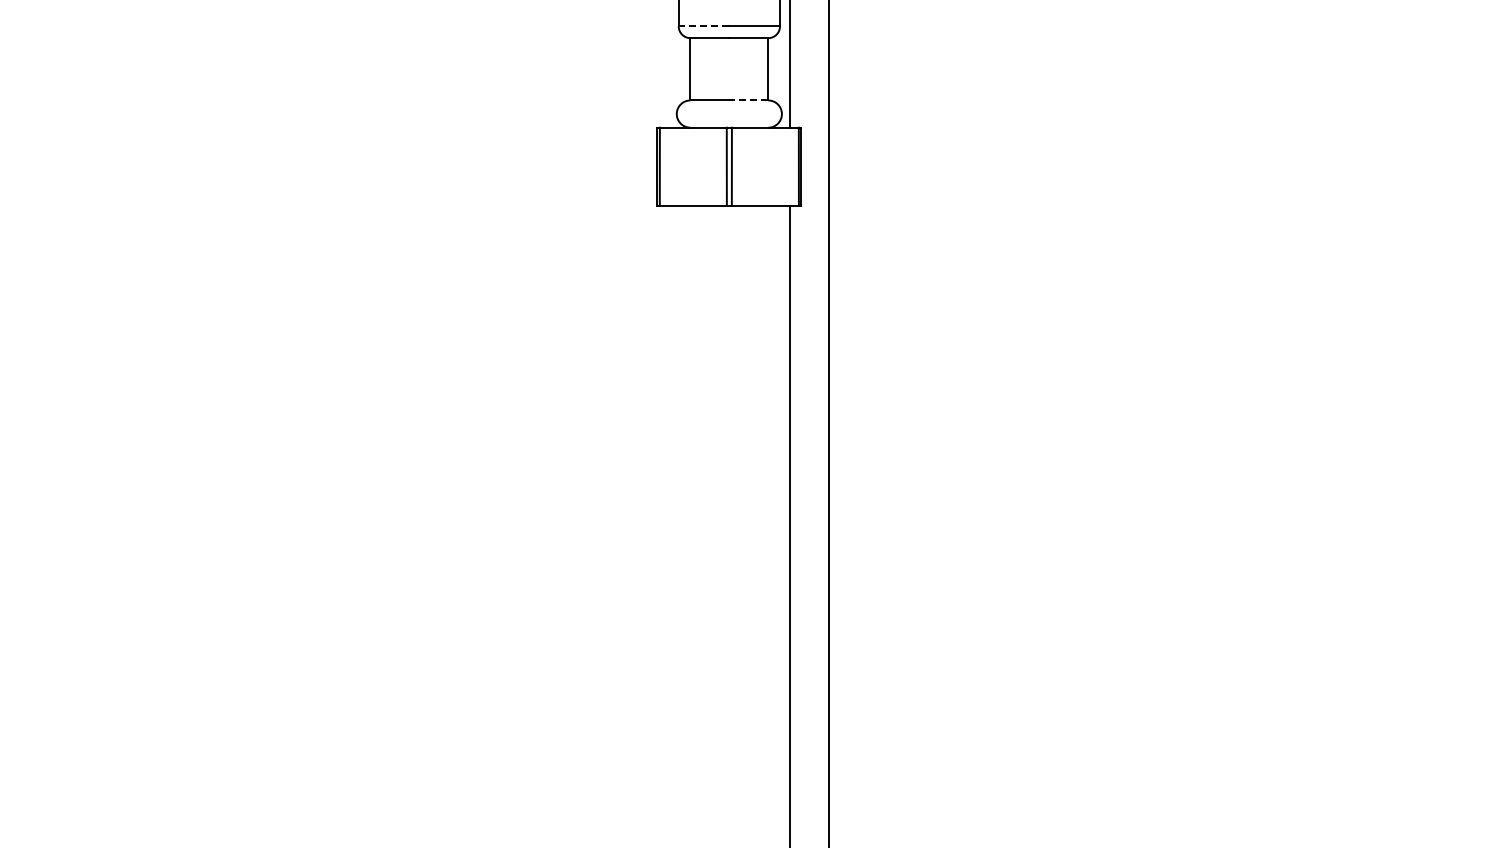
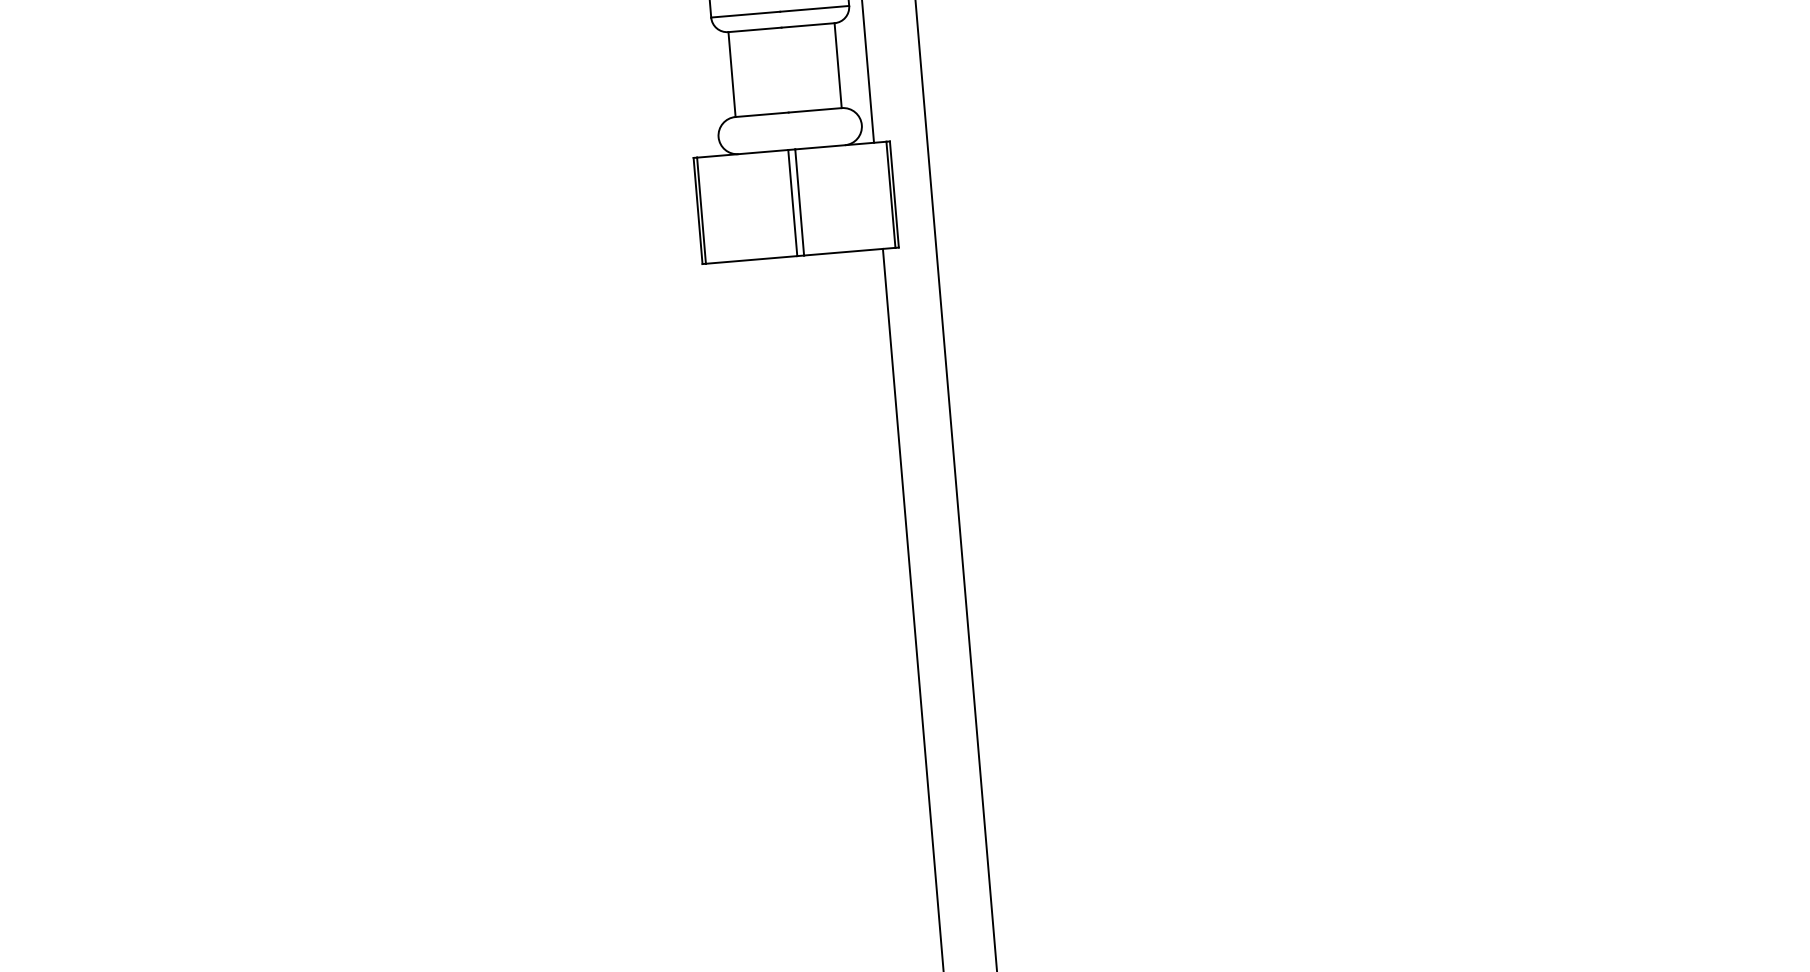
line: (703, 26) -> (744, 14), dashed -> solid
line: (748, 100) -> (814, 110), dashed -> solid

